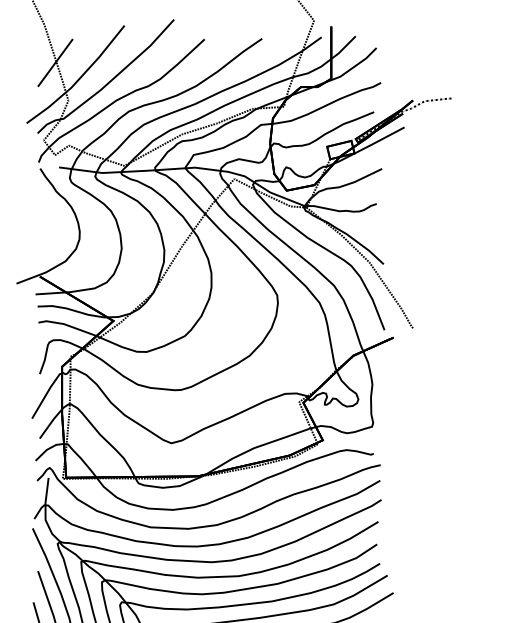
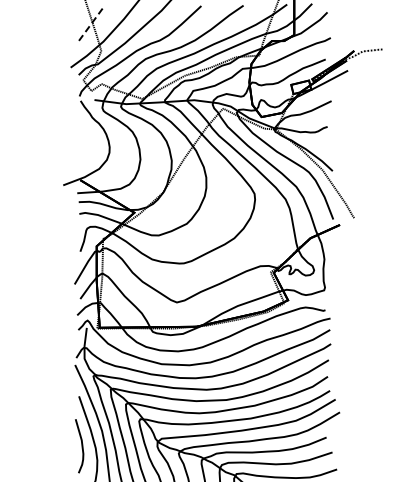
line: (54, 63) -> (91, 23), solid -> dashed

